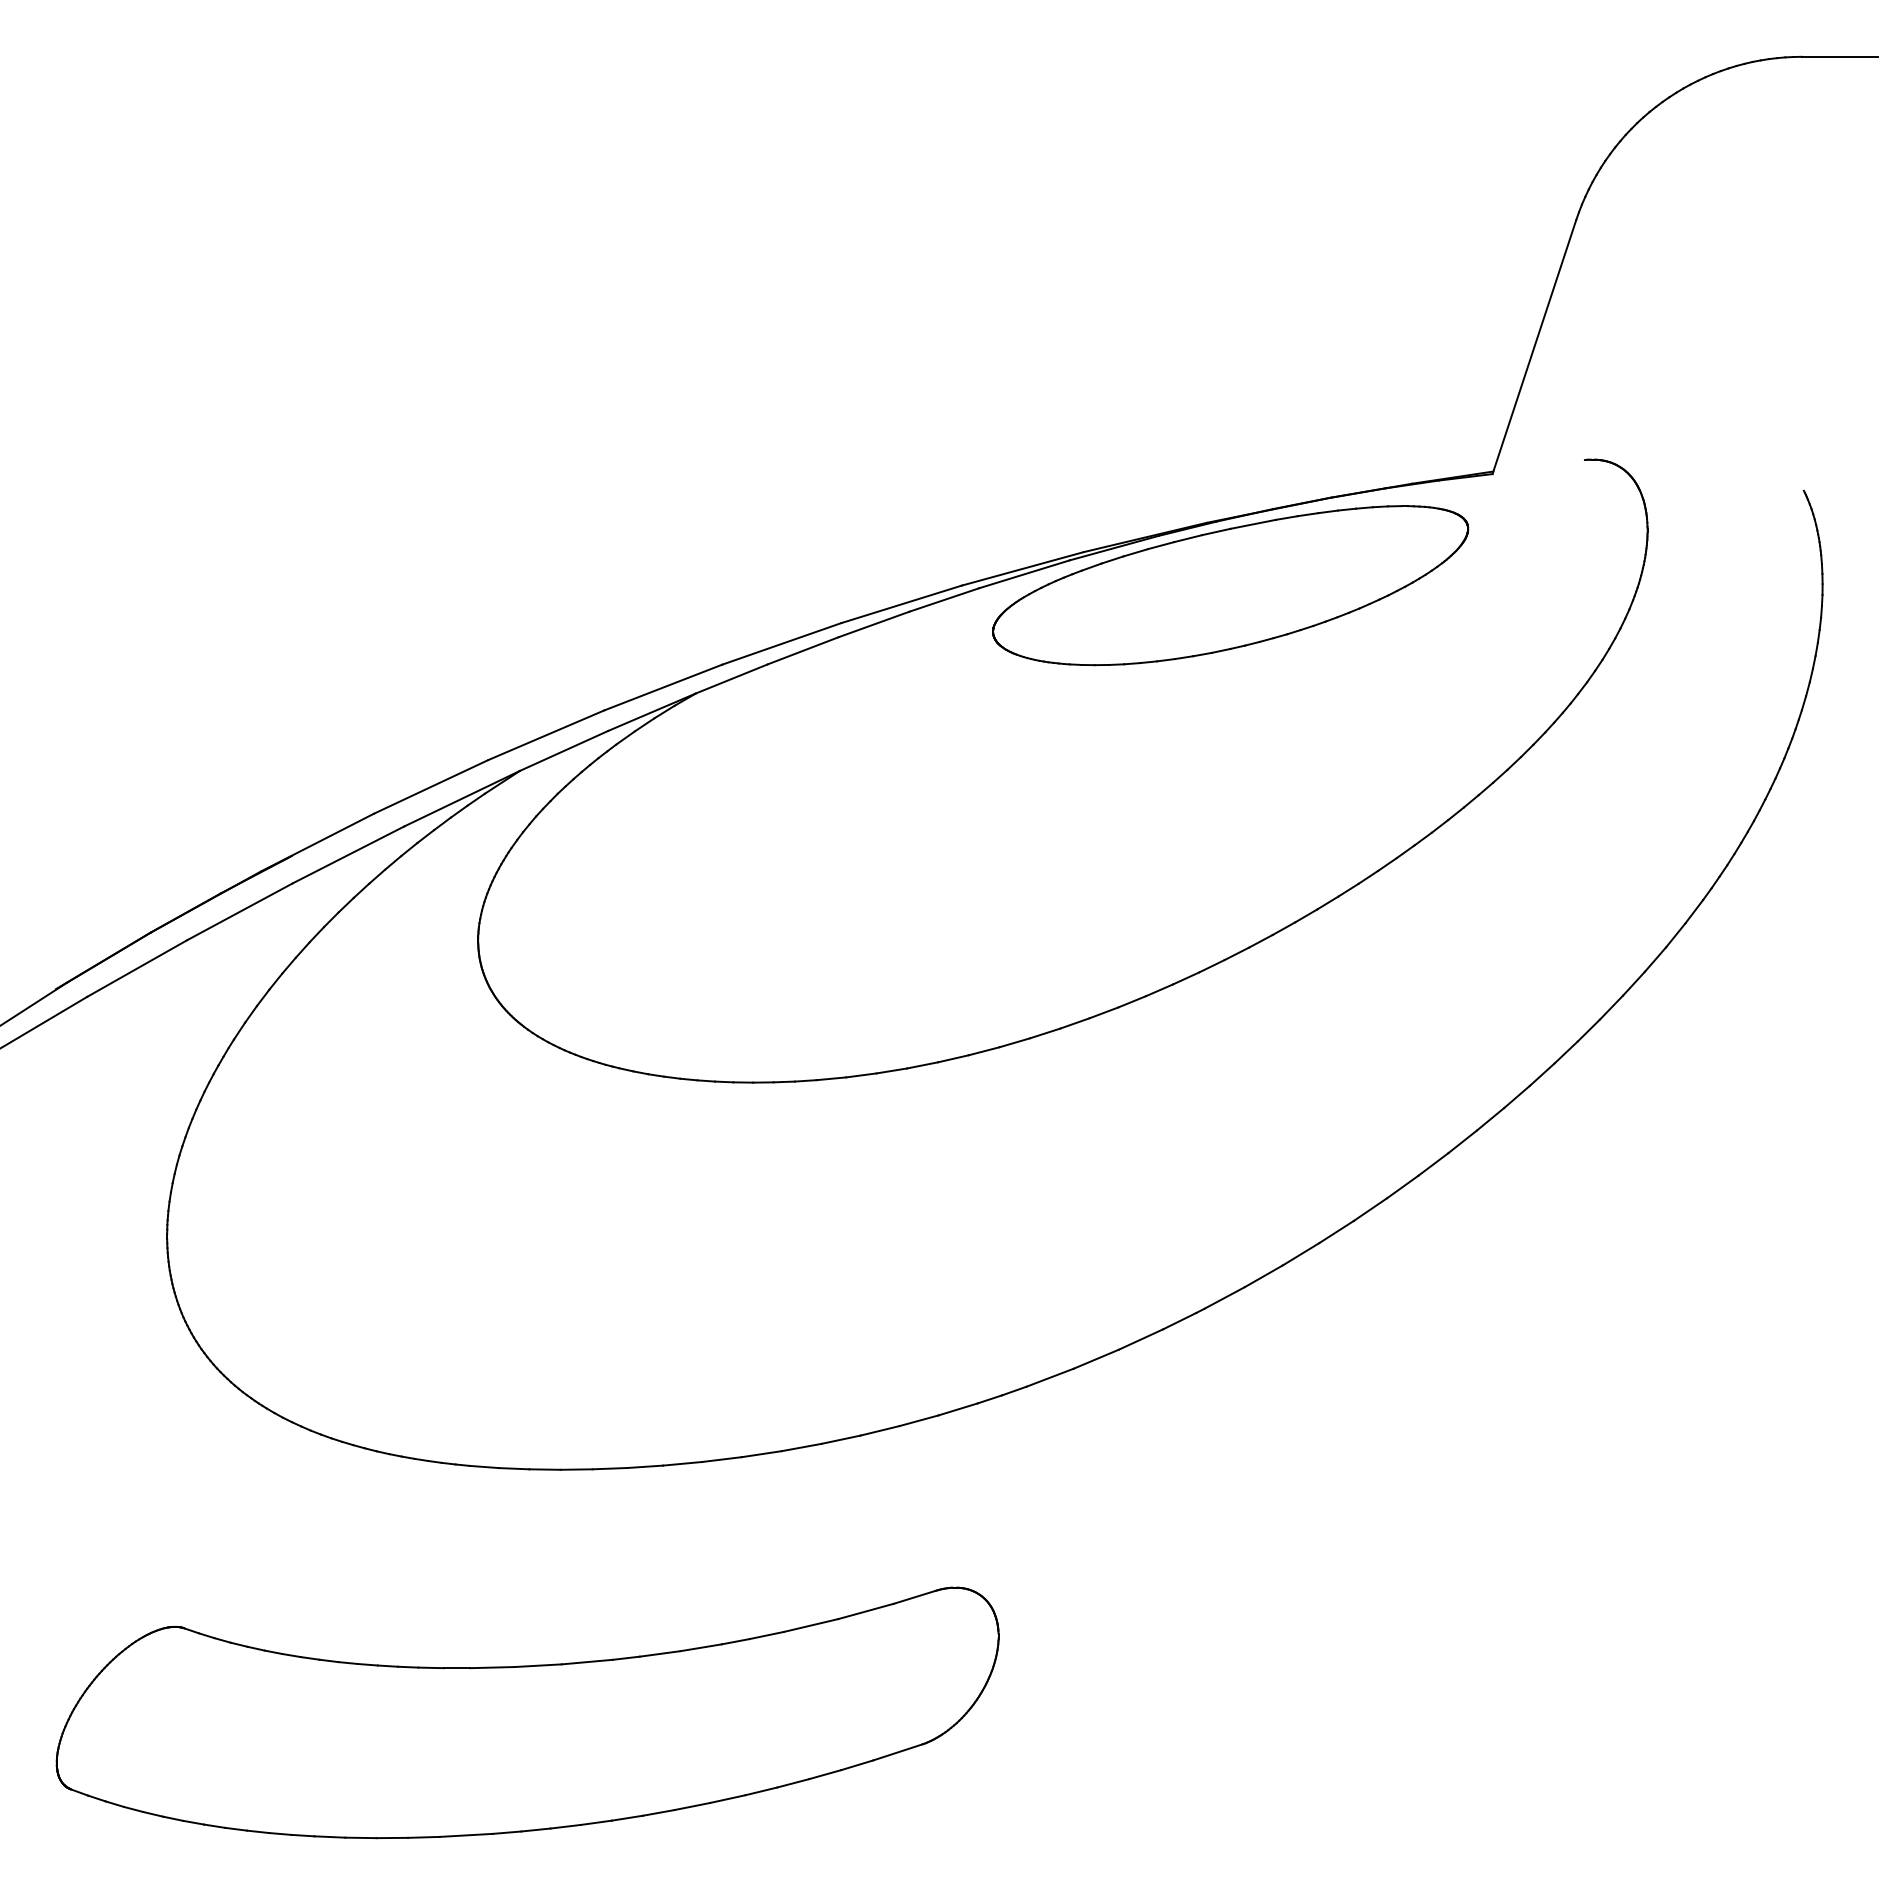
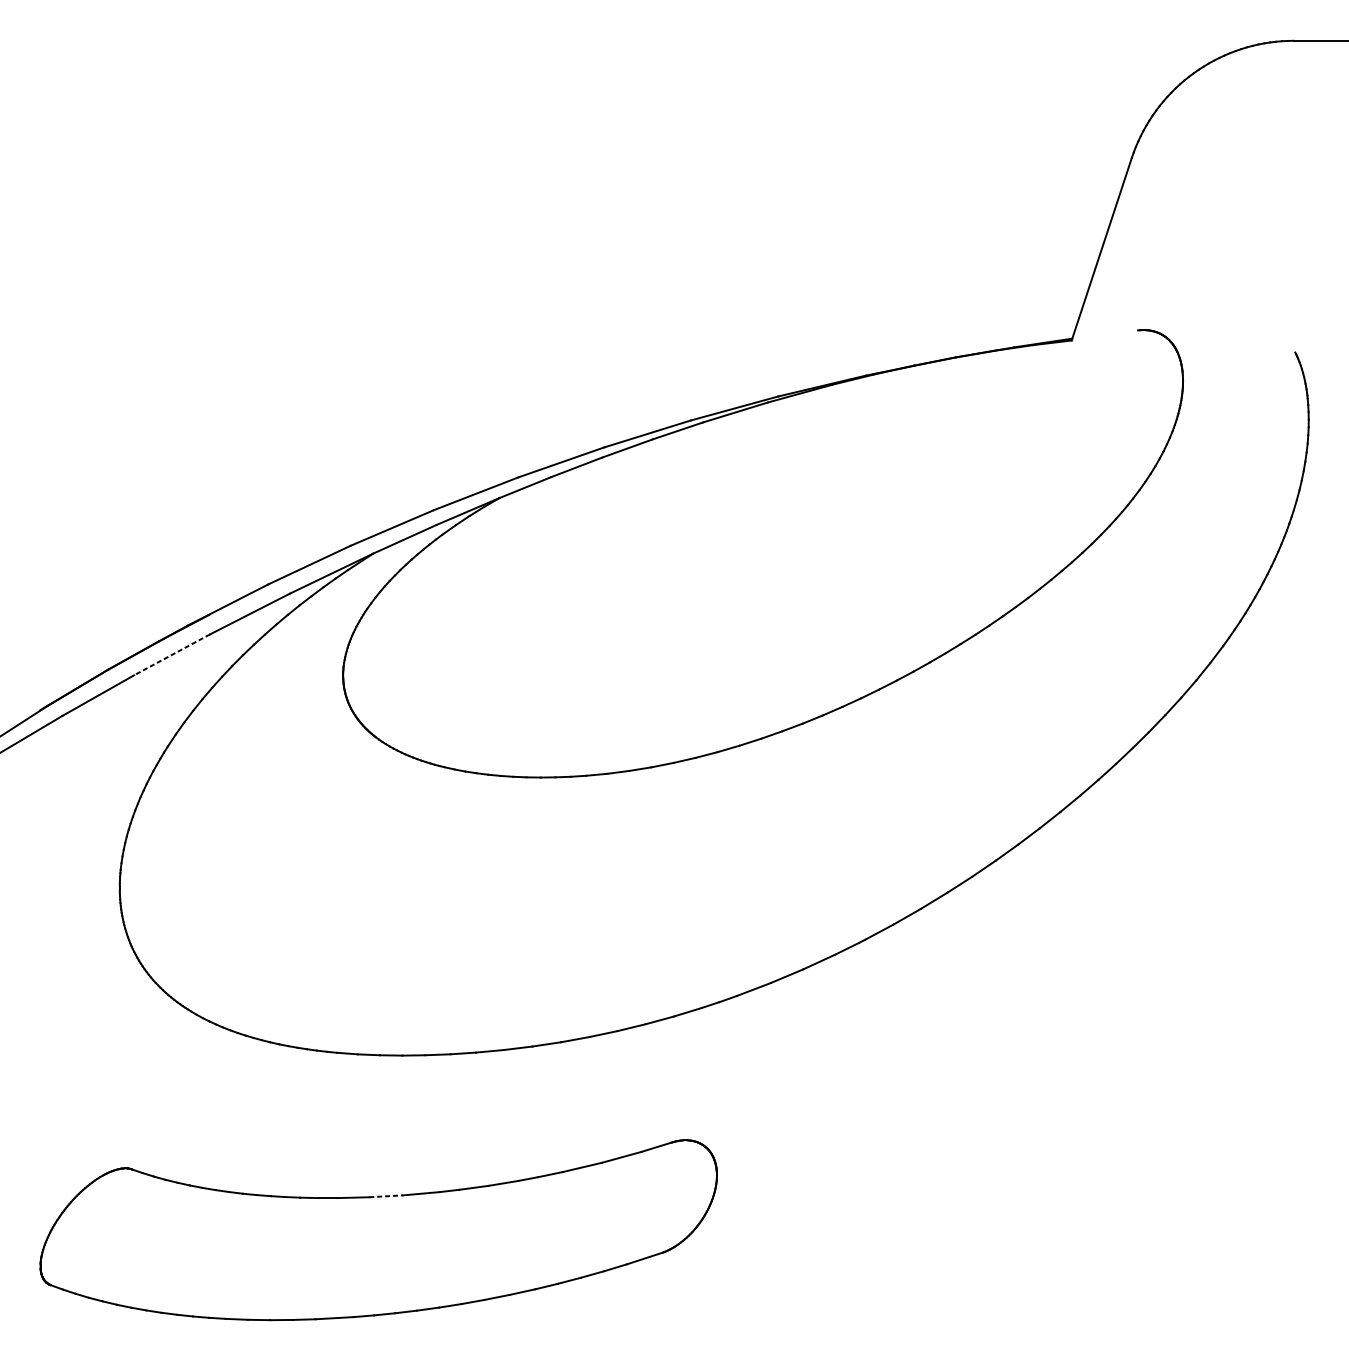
part: (1230, 585) -> (883, 420), removed
line: (239, 912) -> (171, 655), solid -> dashed
line: (538, 1665) -> (386, 1196), solid -> dashed

